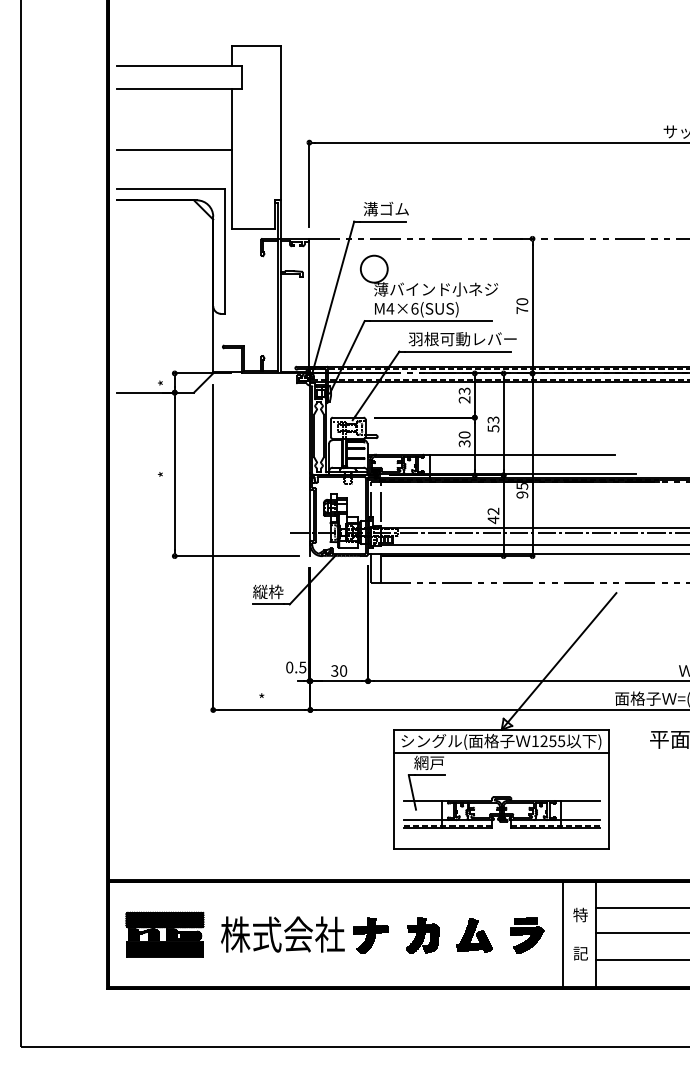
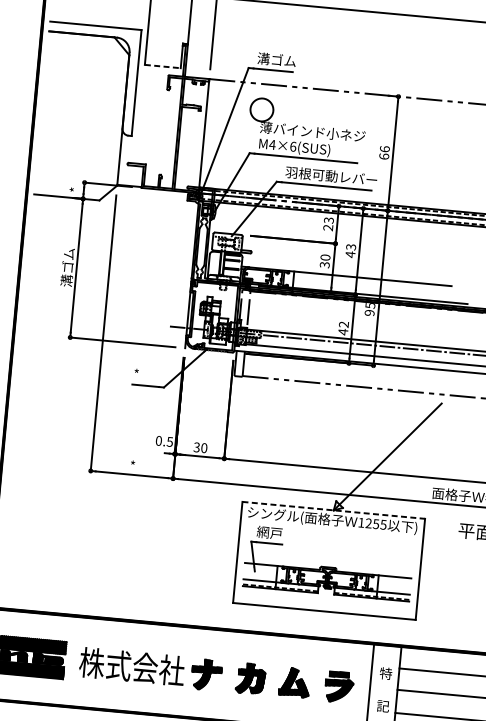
line: (254, 229) -> (163, 66), solid -> dashed
text: (522, 305) -> (384, 152), 70 -> 66
text: (493, 428) -> (350, 254), 53 -> 43
text: (164, 474) -> (67, 267), * -> 溝ゴム
text: (268, 591) -> (146, 374), 縦枠 -> *
line: (501, 729) -> (333, 510), solid -> dashed
line: (501, 752) -> (331, 529), removed

